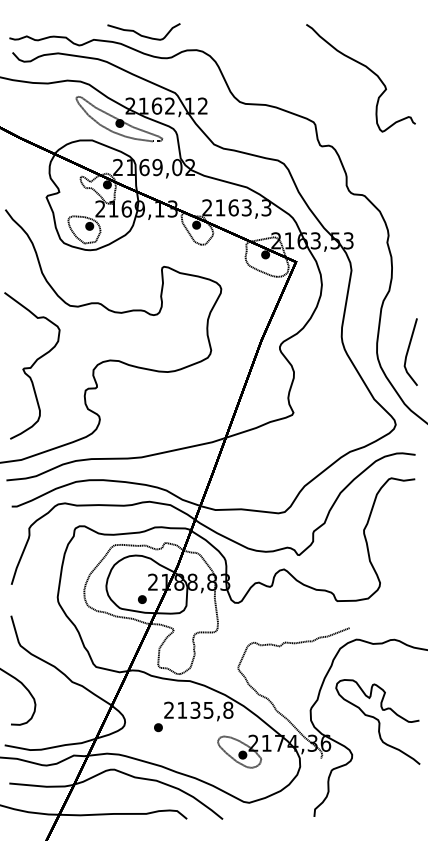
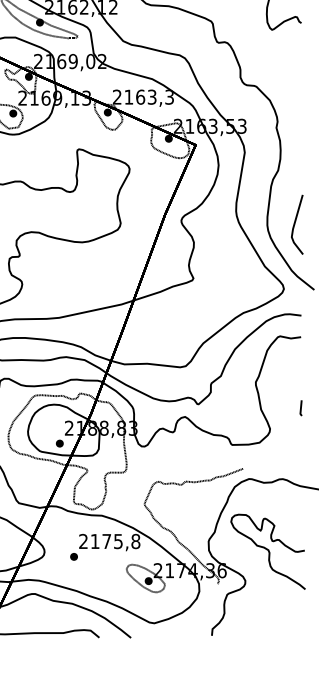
line: (414, 559) -> (300, 408), added
text: (195, 709) -> (106, 540), 2135,8 -> 2175,8

